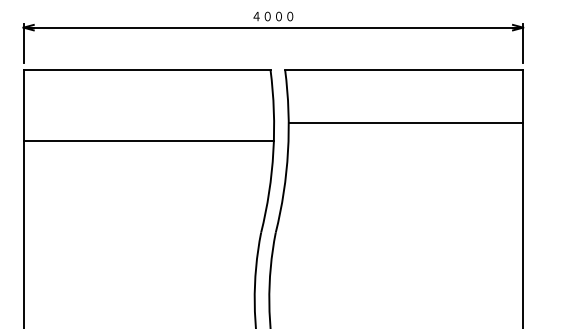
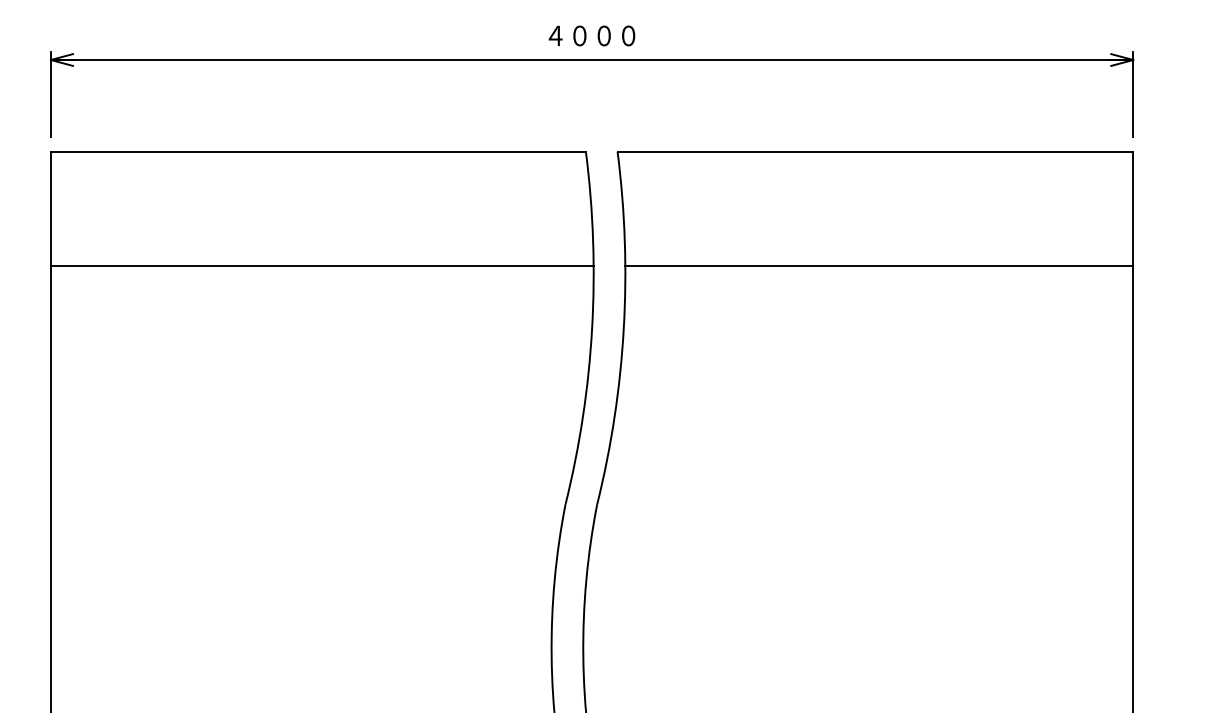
line: (148, 140) -> (321, 265), moved

